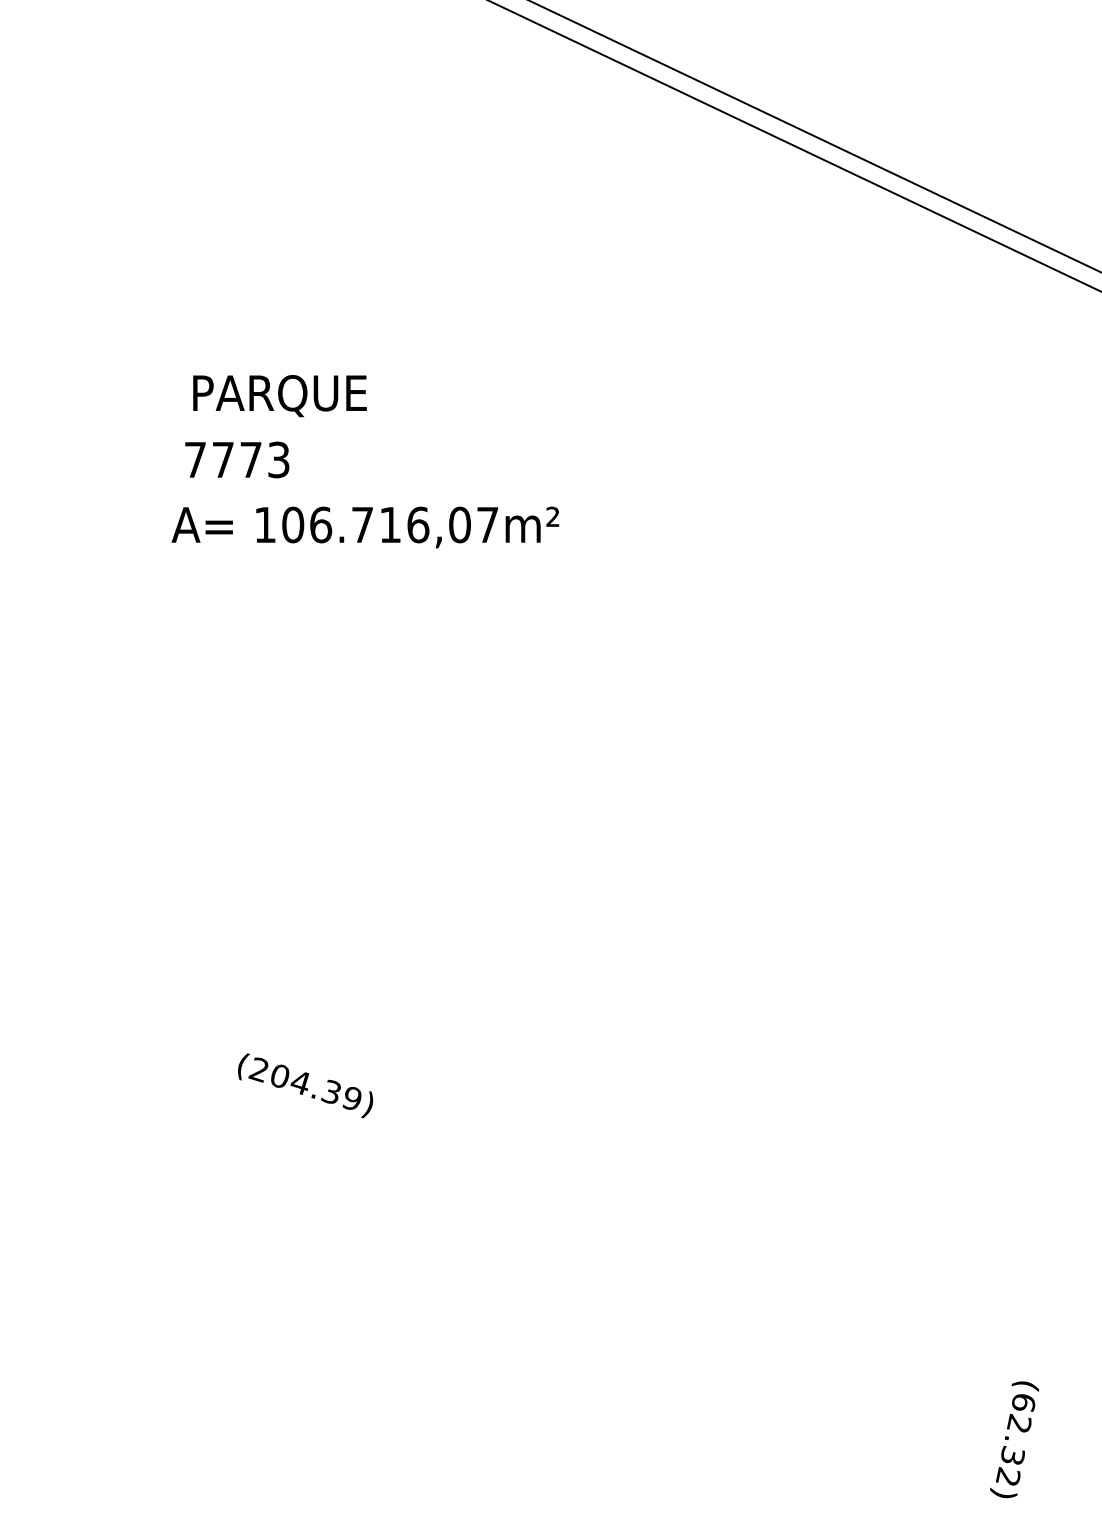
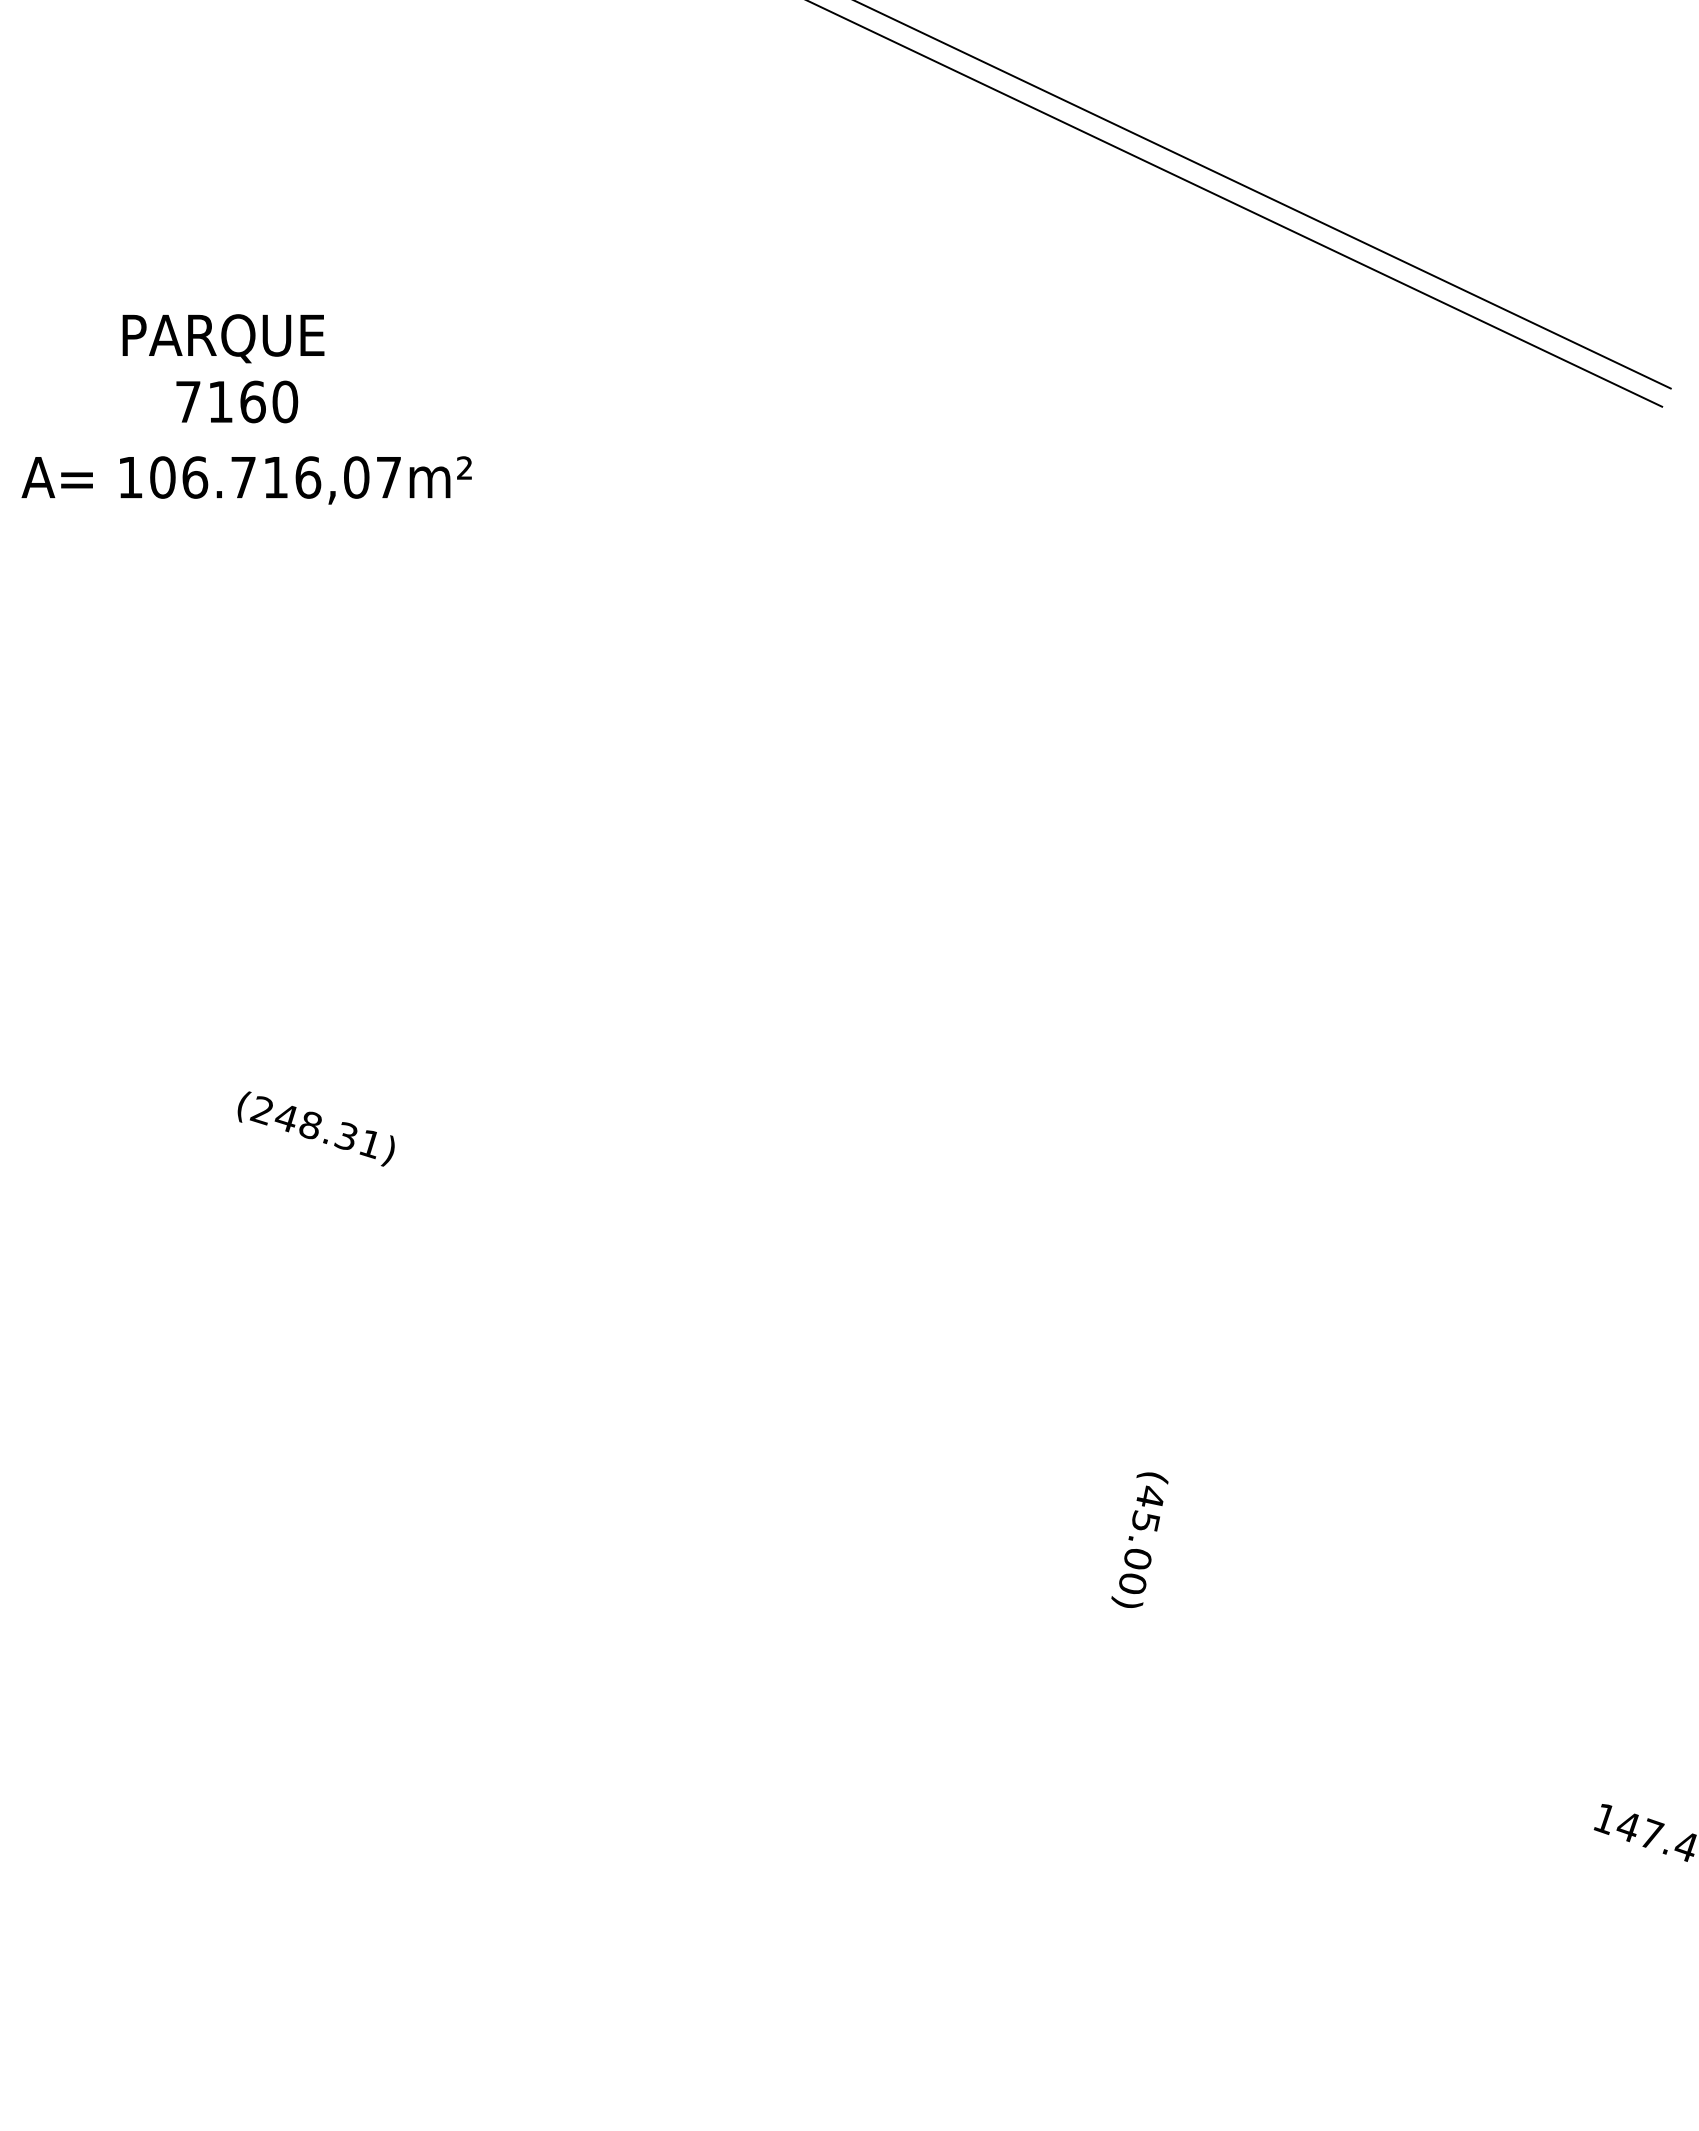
text: (279, 395) -> (223, 338), moved
text: (251, 459) -> (253, 401), 7773 -> 7160
text: (365, 527) -> (246, 480), moved
text: (315, 1087) -> (327, 1131), (204.39) -> (248.31)
text: (1015, 1439) -> (1140, 1539), (62.32) -> (45.00)

